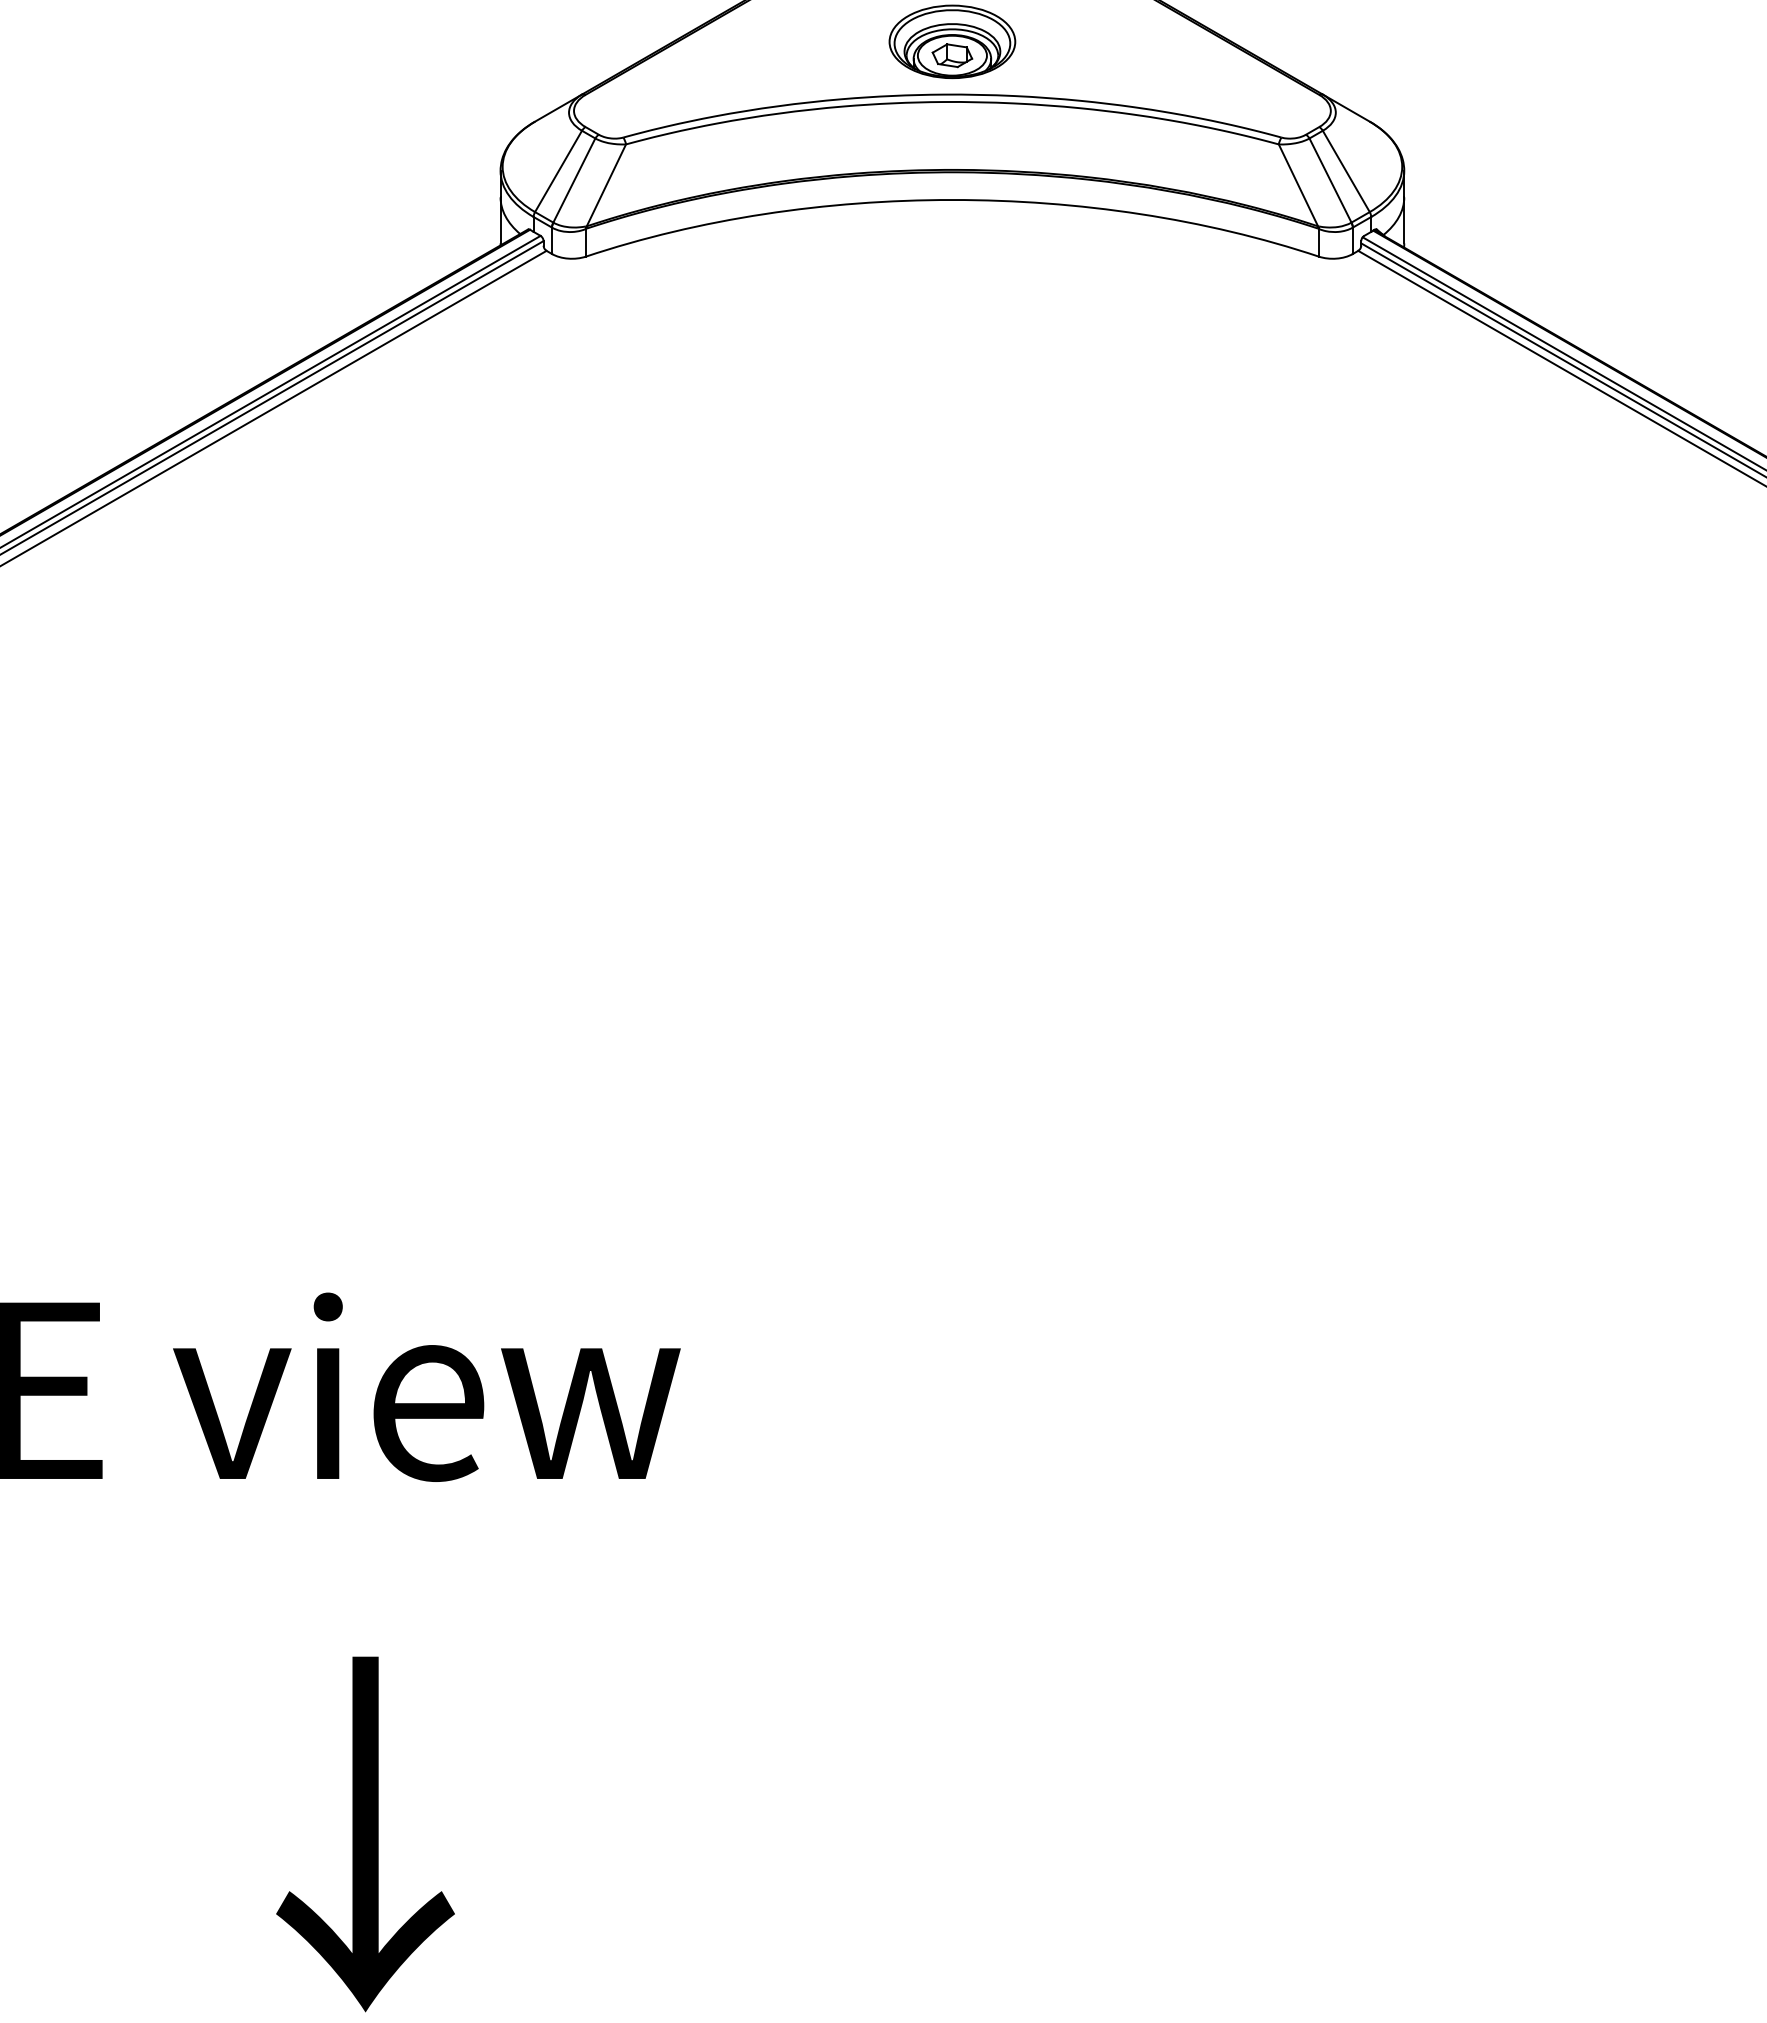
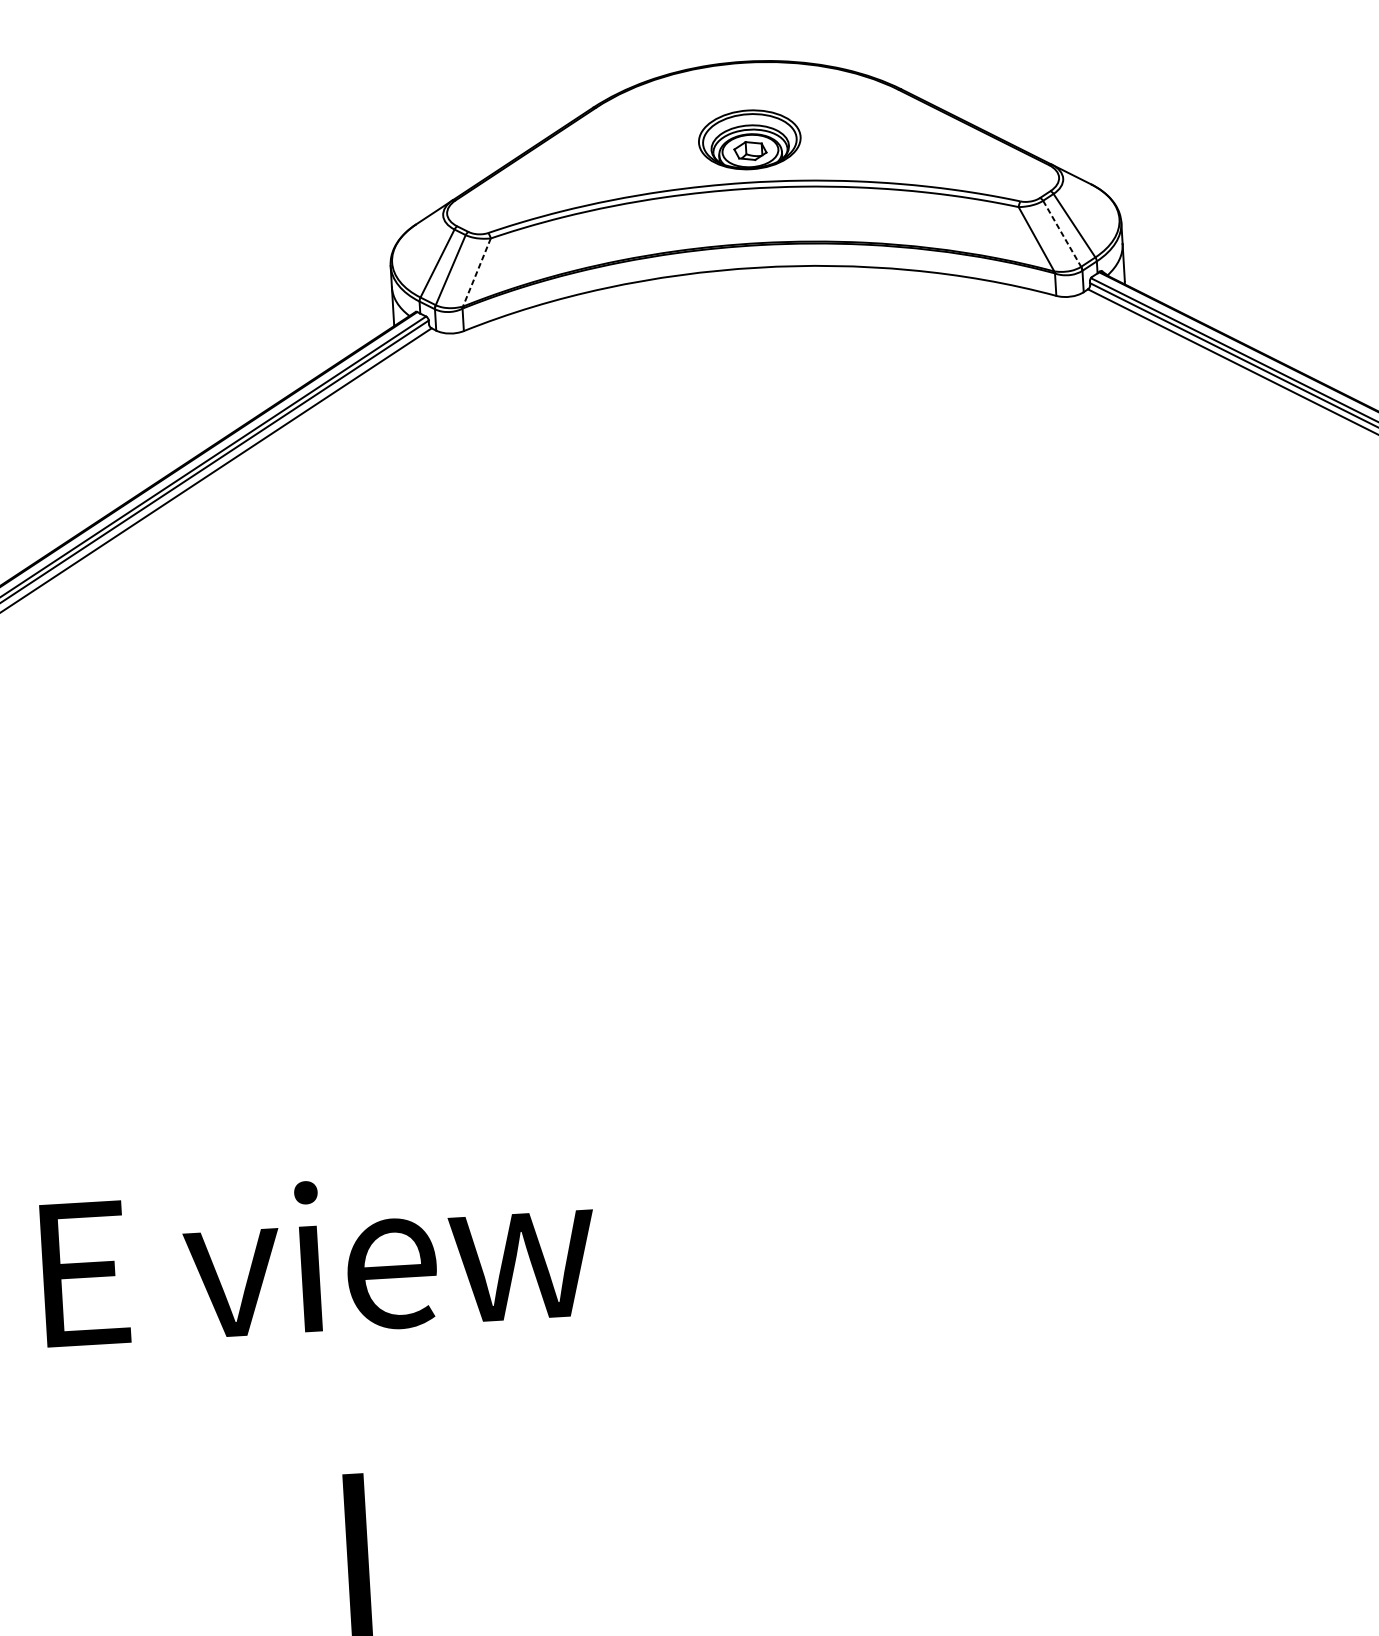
line: (1330, 180) -> (1062, 233), solid -> dashed
line: (606, 185) -> (476, 272), solid -> dashed

